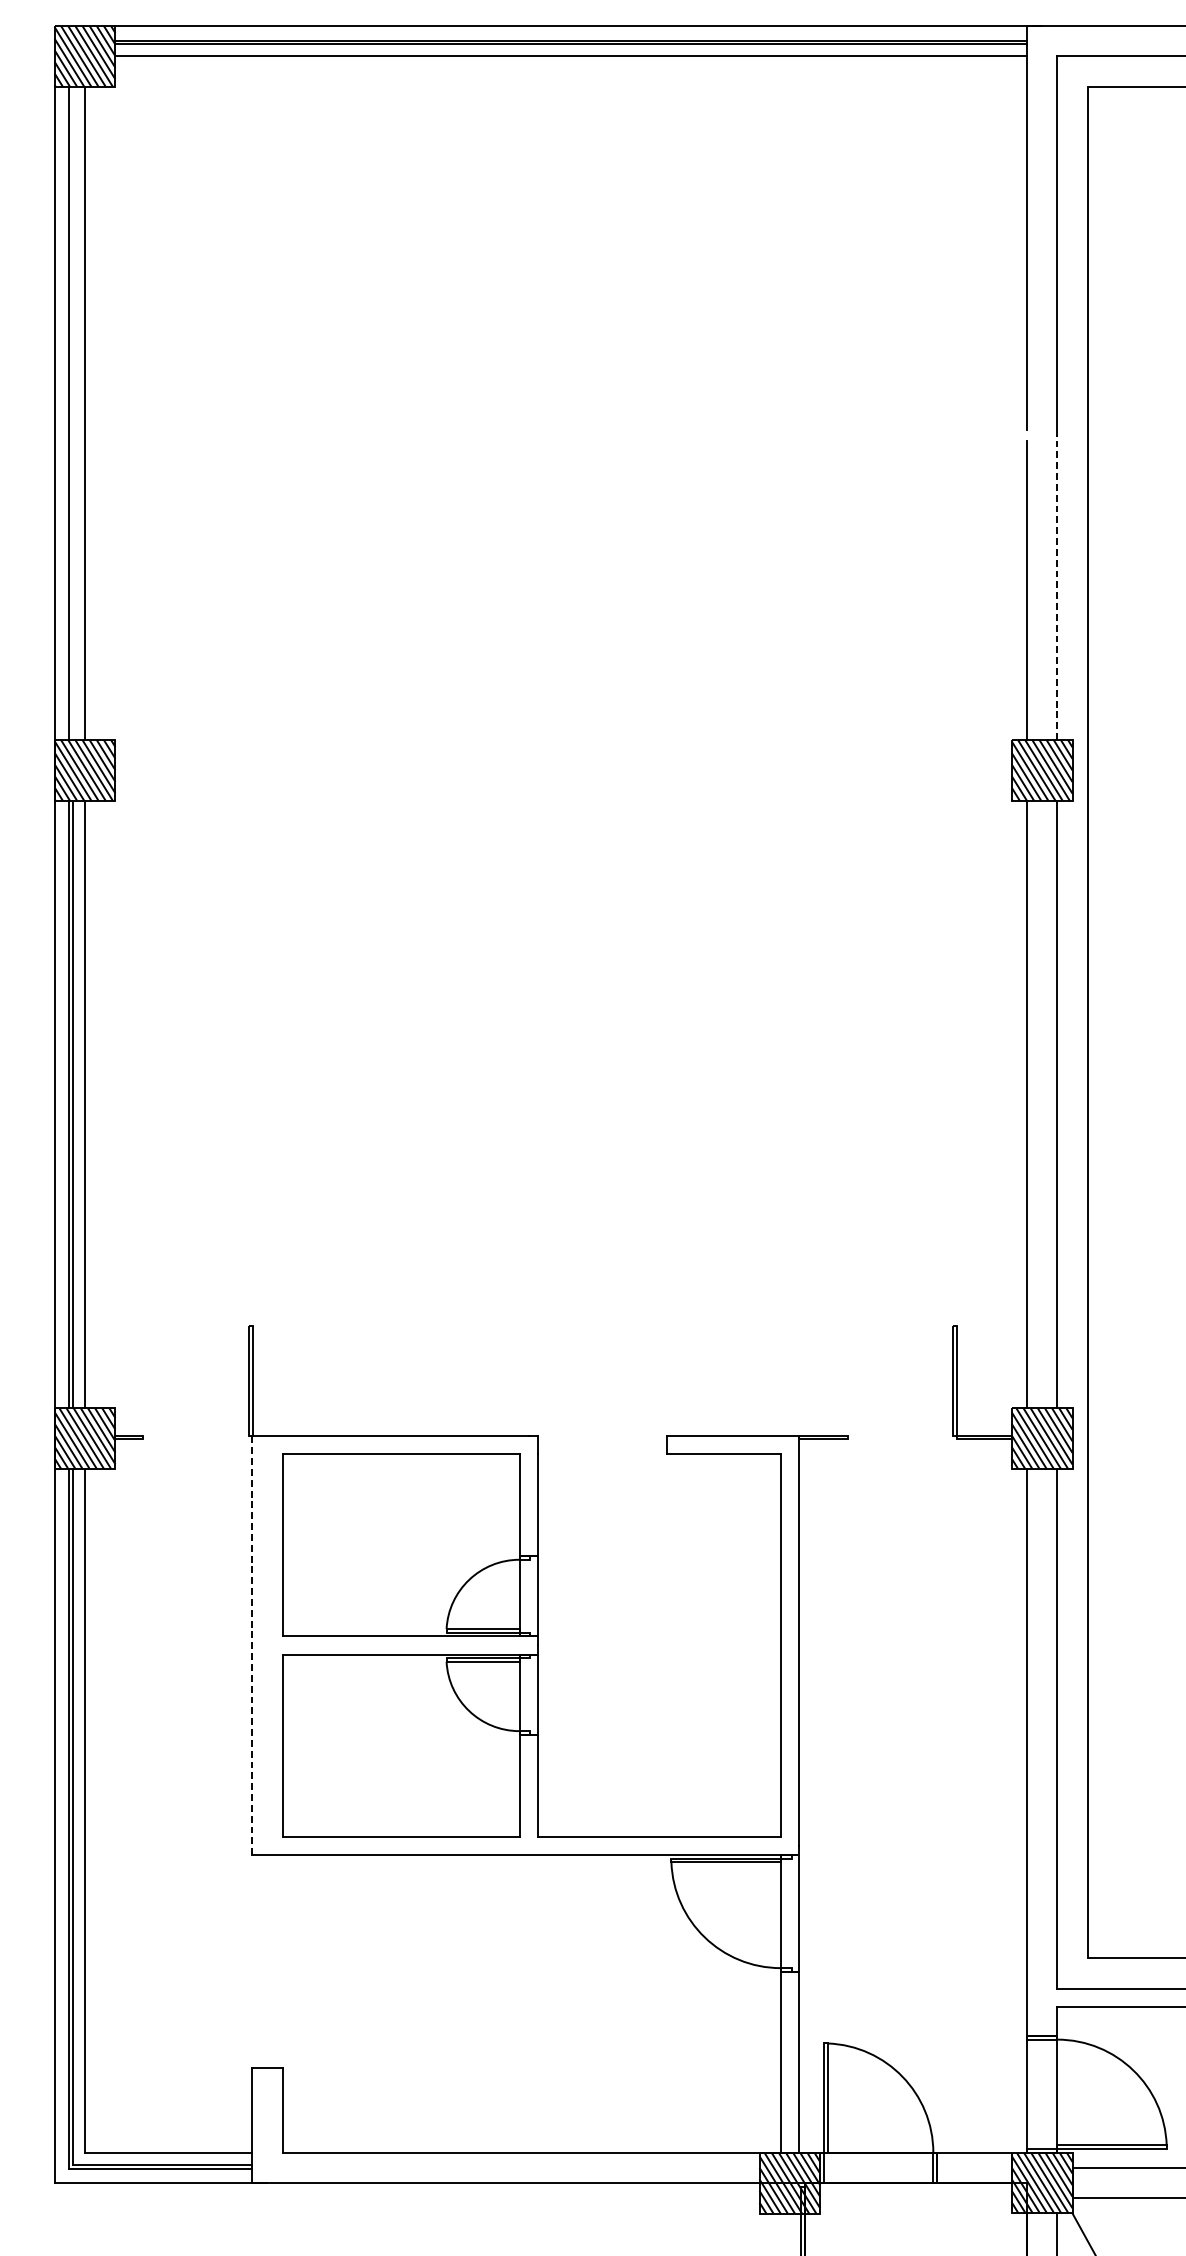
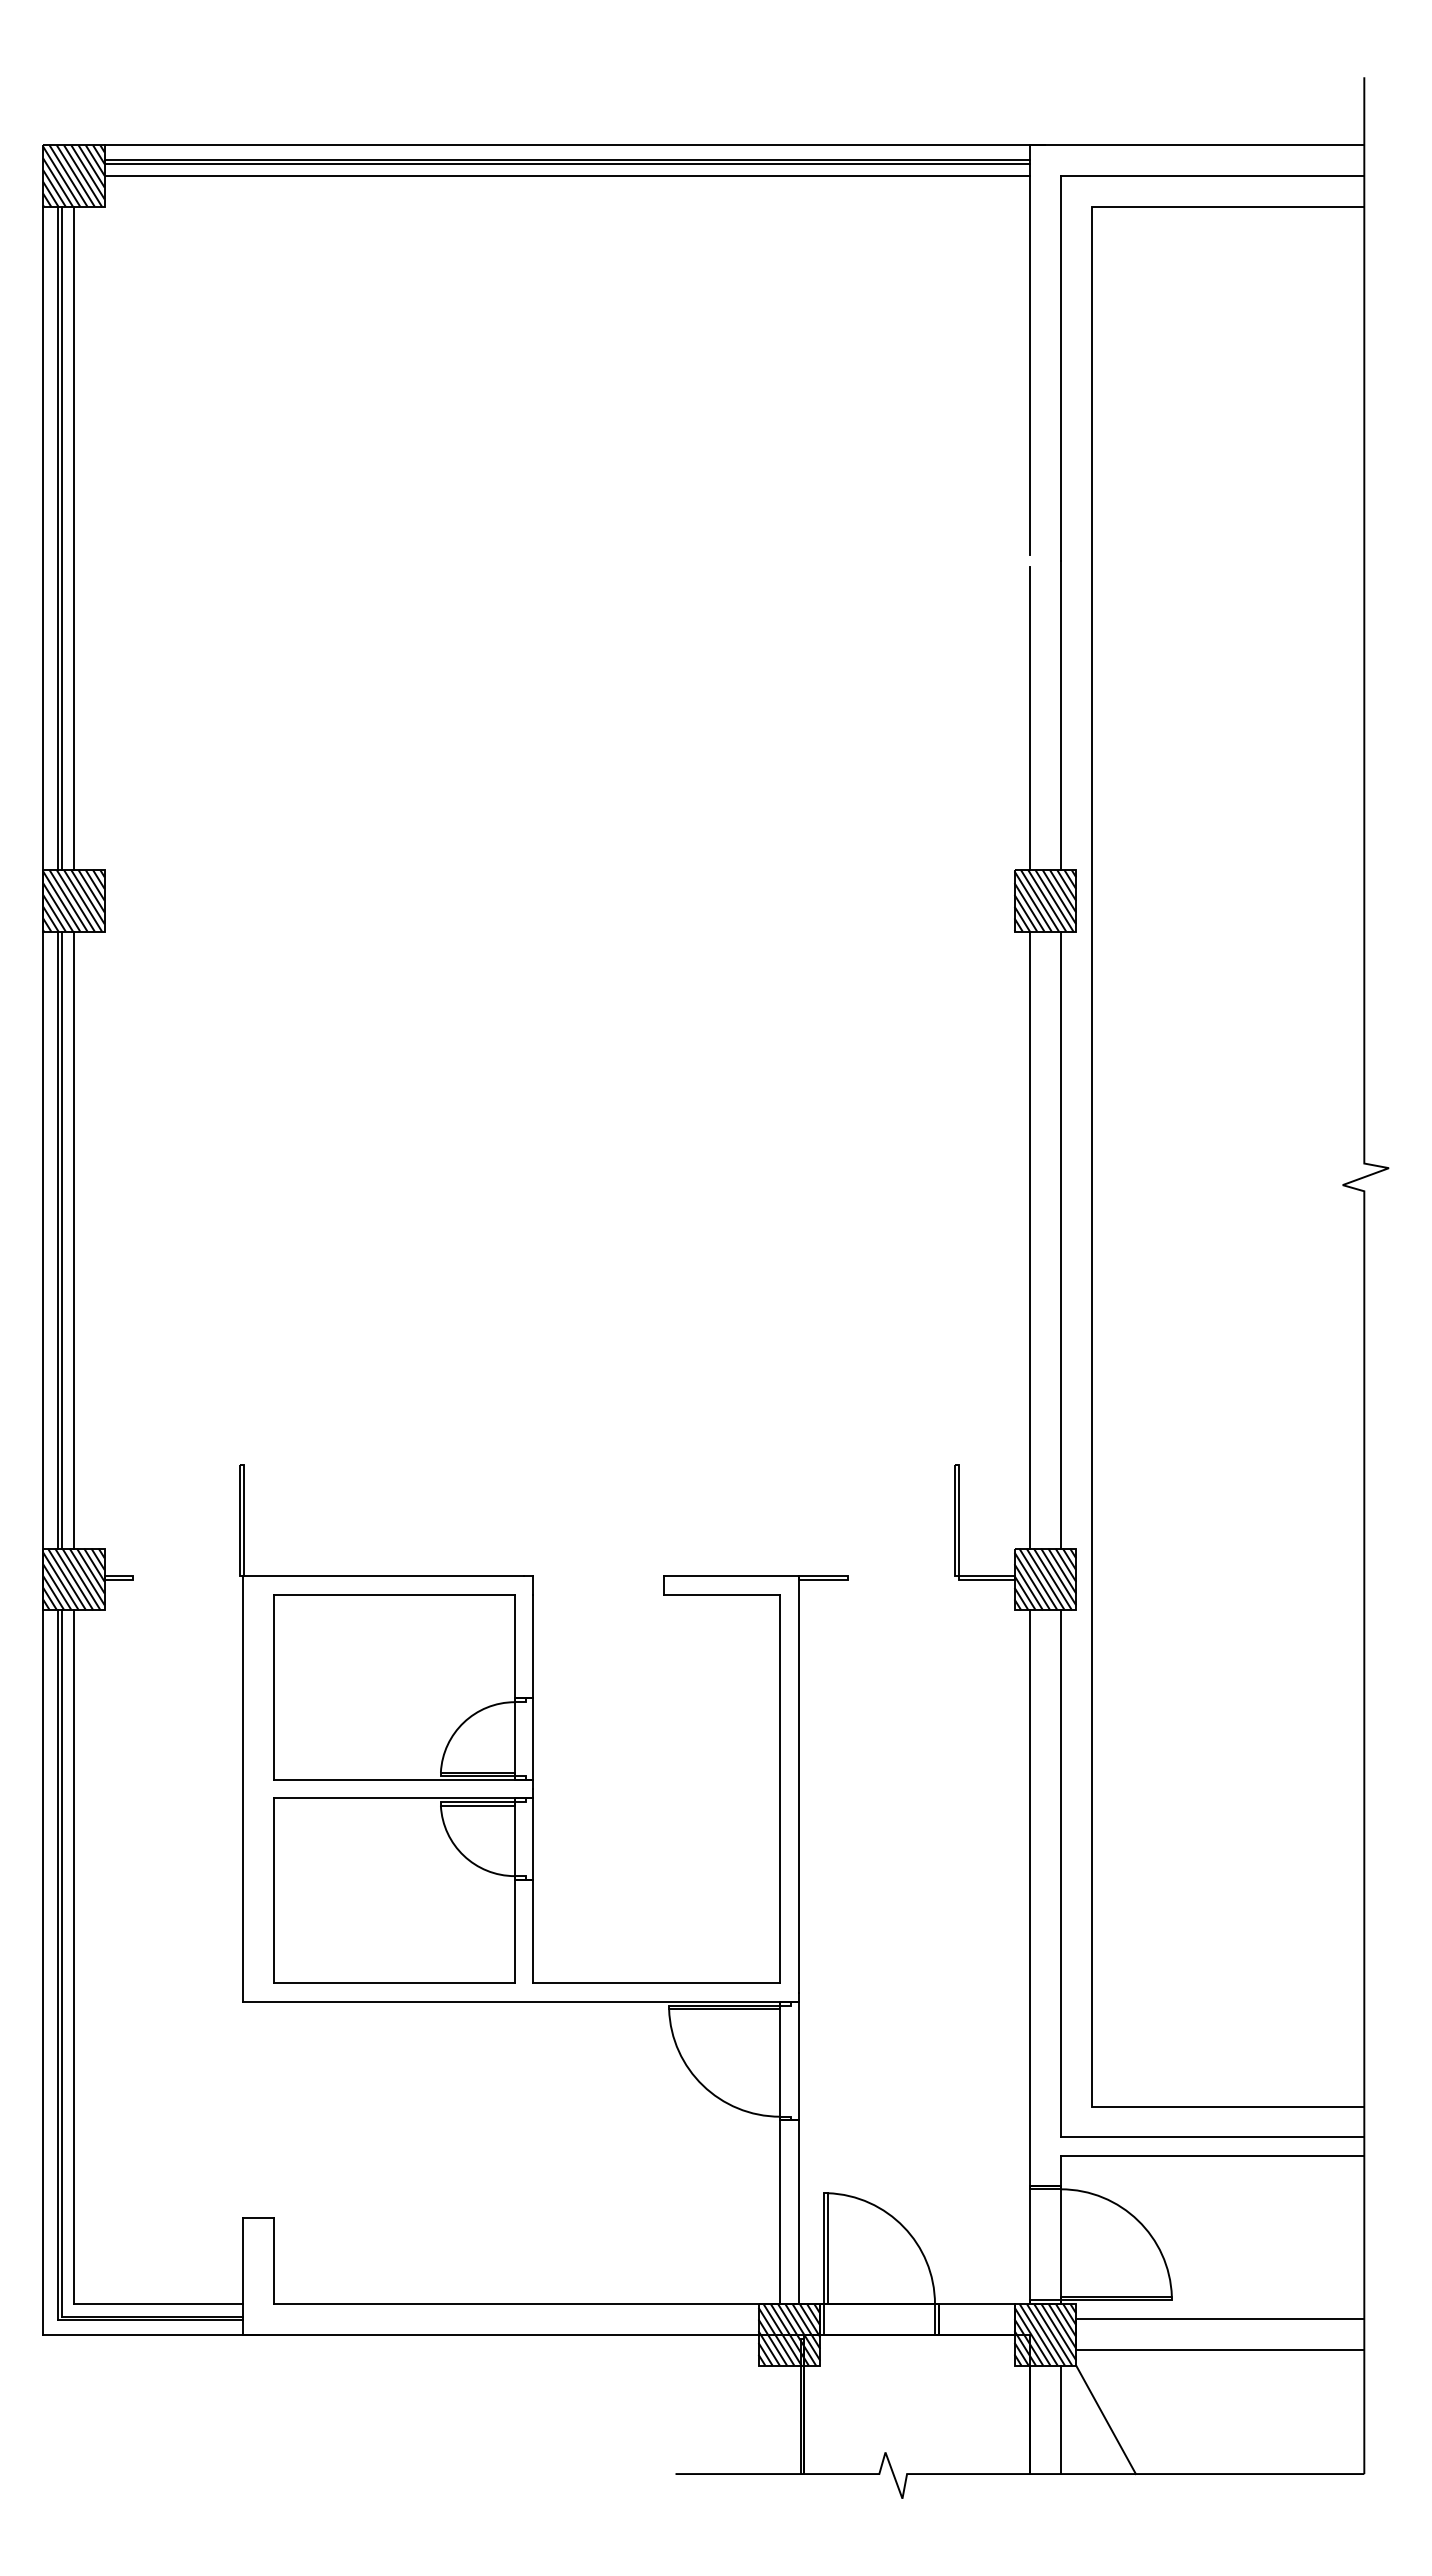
line: (72, 413) -> (61, 538), added
line: (1056, 587) -> (1060, 715), dashed -> solid
line: (252, 1645) -> (243, 1789), dashed -> solid

